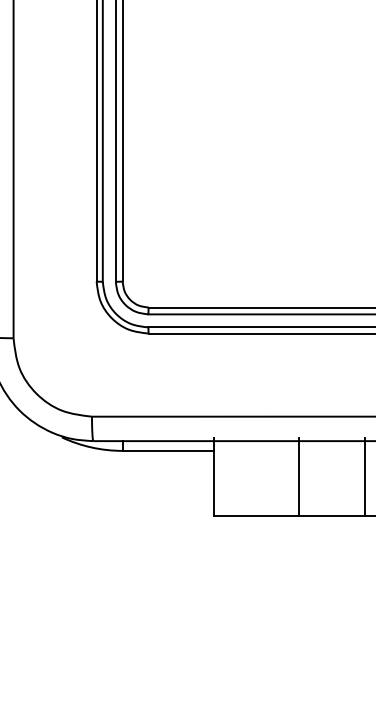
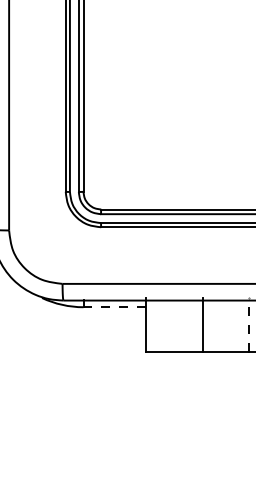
line: (168, 451) -> (114, 307), solid -> dashed
line: (364, 476) -> (248, 324), solid -> dashed

